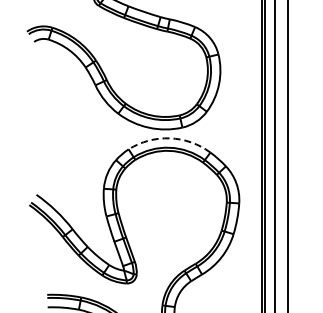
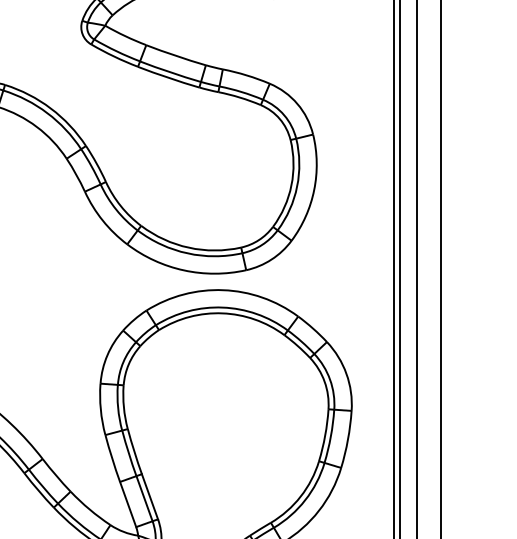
arc: (170, 138) -> (224, 290), dashed -> solid

